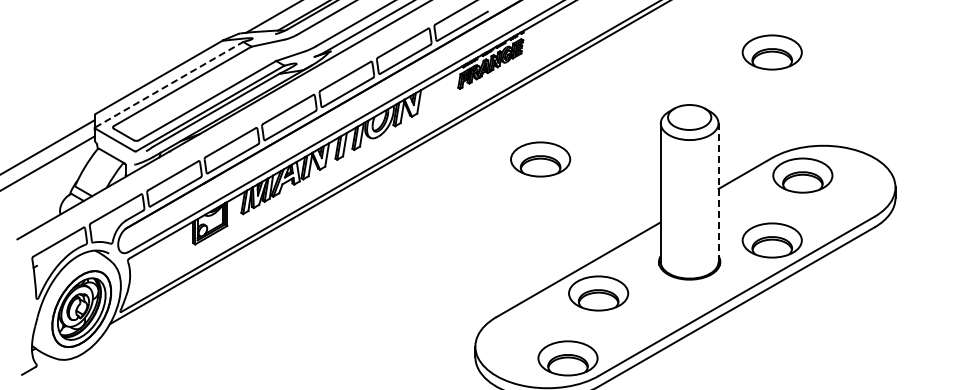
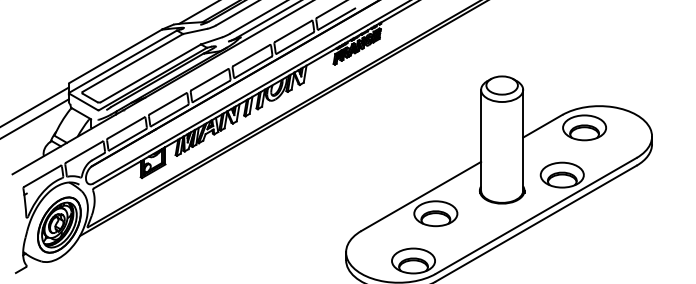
part: (771, 52) -> (561, 38), removed
line: (169, 84) -> (123, 61), dashed -> solid
part: (540, 159) -> (393, 116), removed
line: (718, 192) -> (523, 140), dashed -> solid

